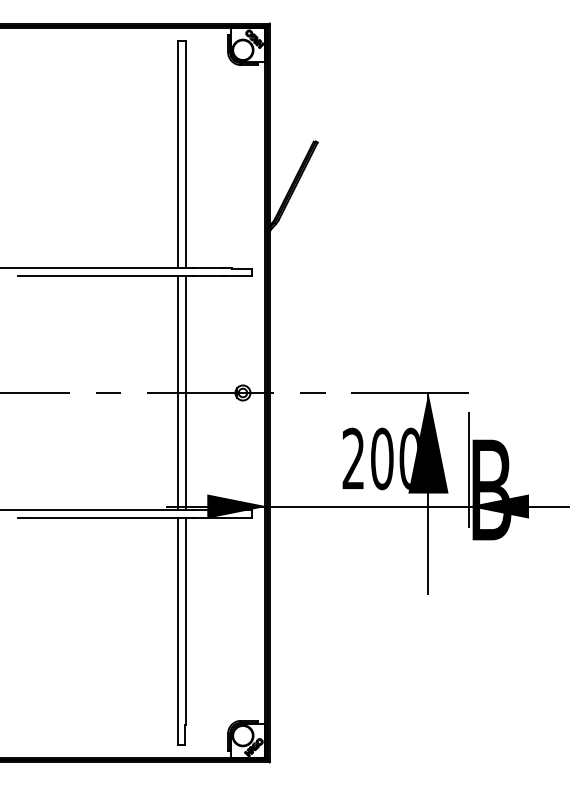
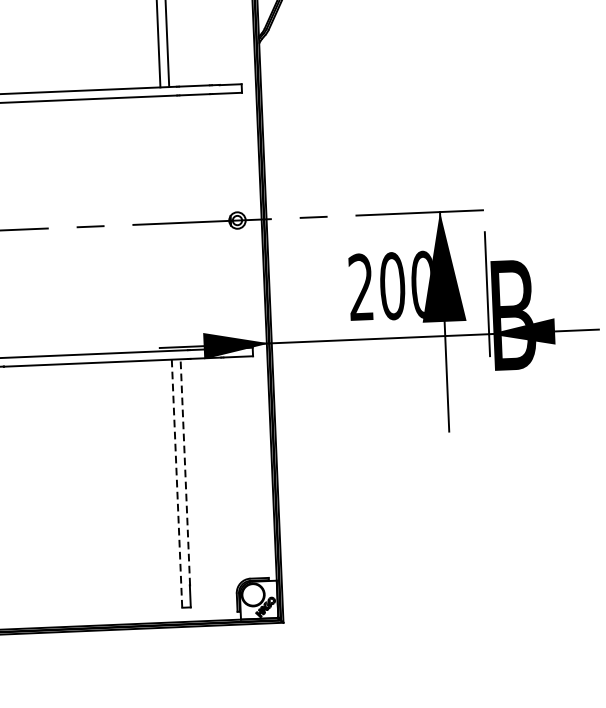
line: (177, 392) -> (165, 223), removed
line: (185, 392) -> (174, 222), removed
line: (185, 621) -> (185, 472), solid -> dashed
line: (177, 631) -> (176, 484), solid -> dashed

